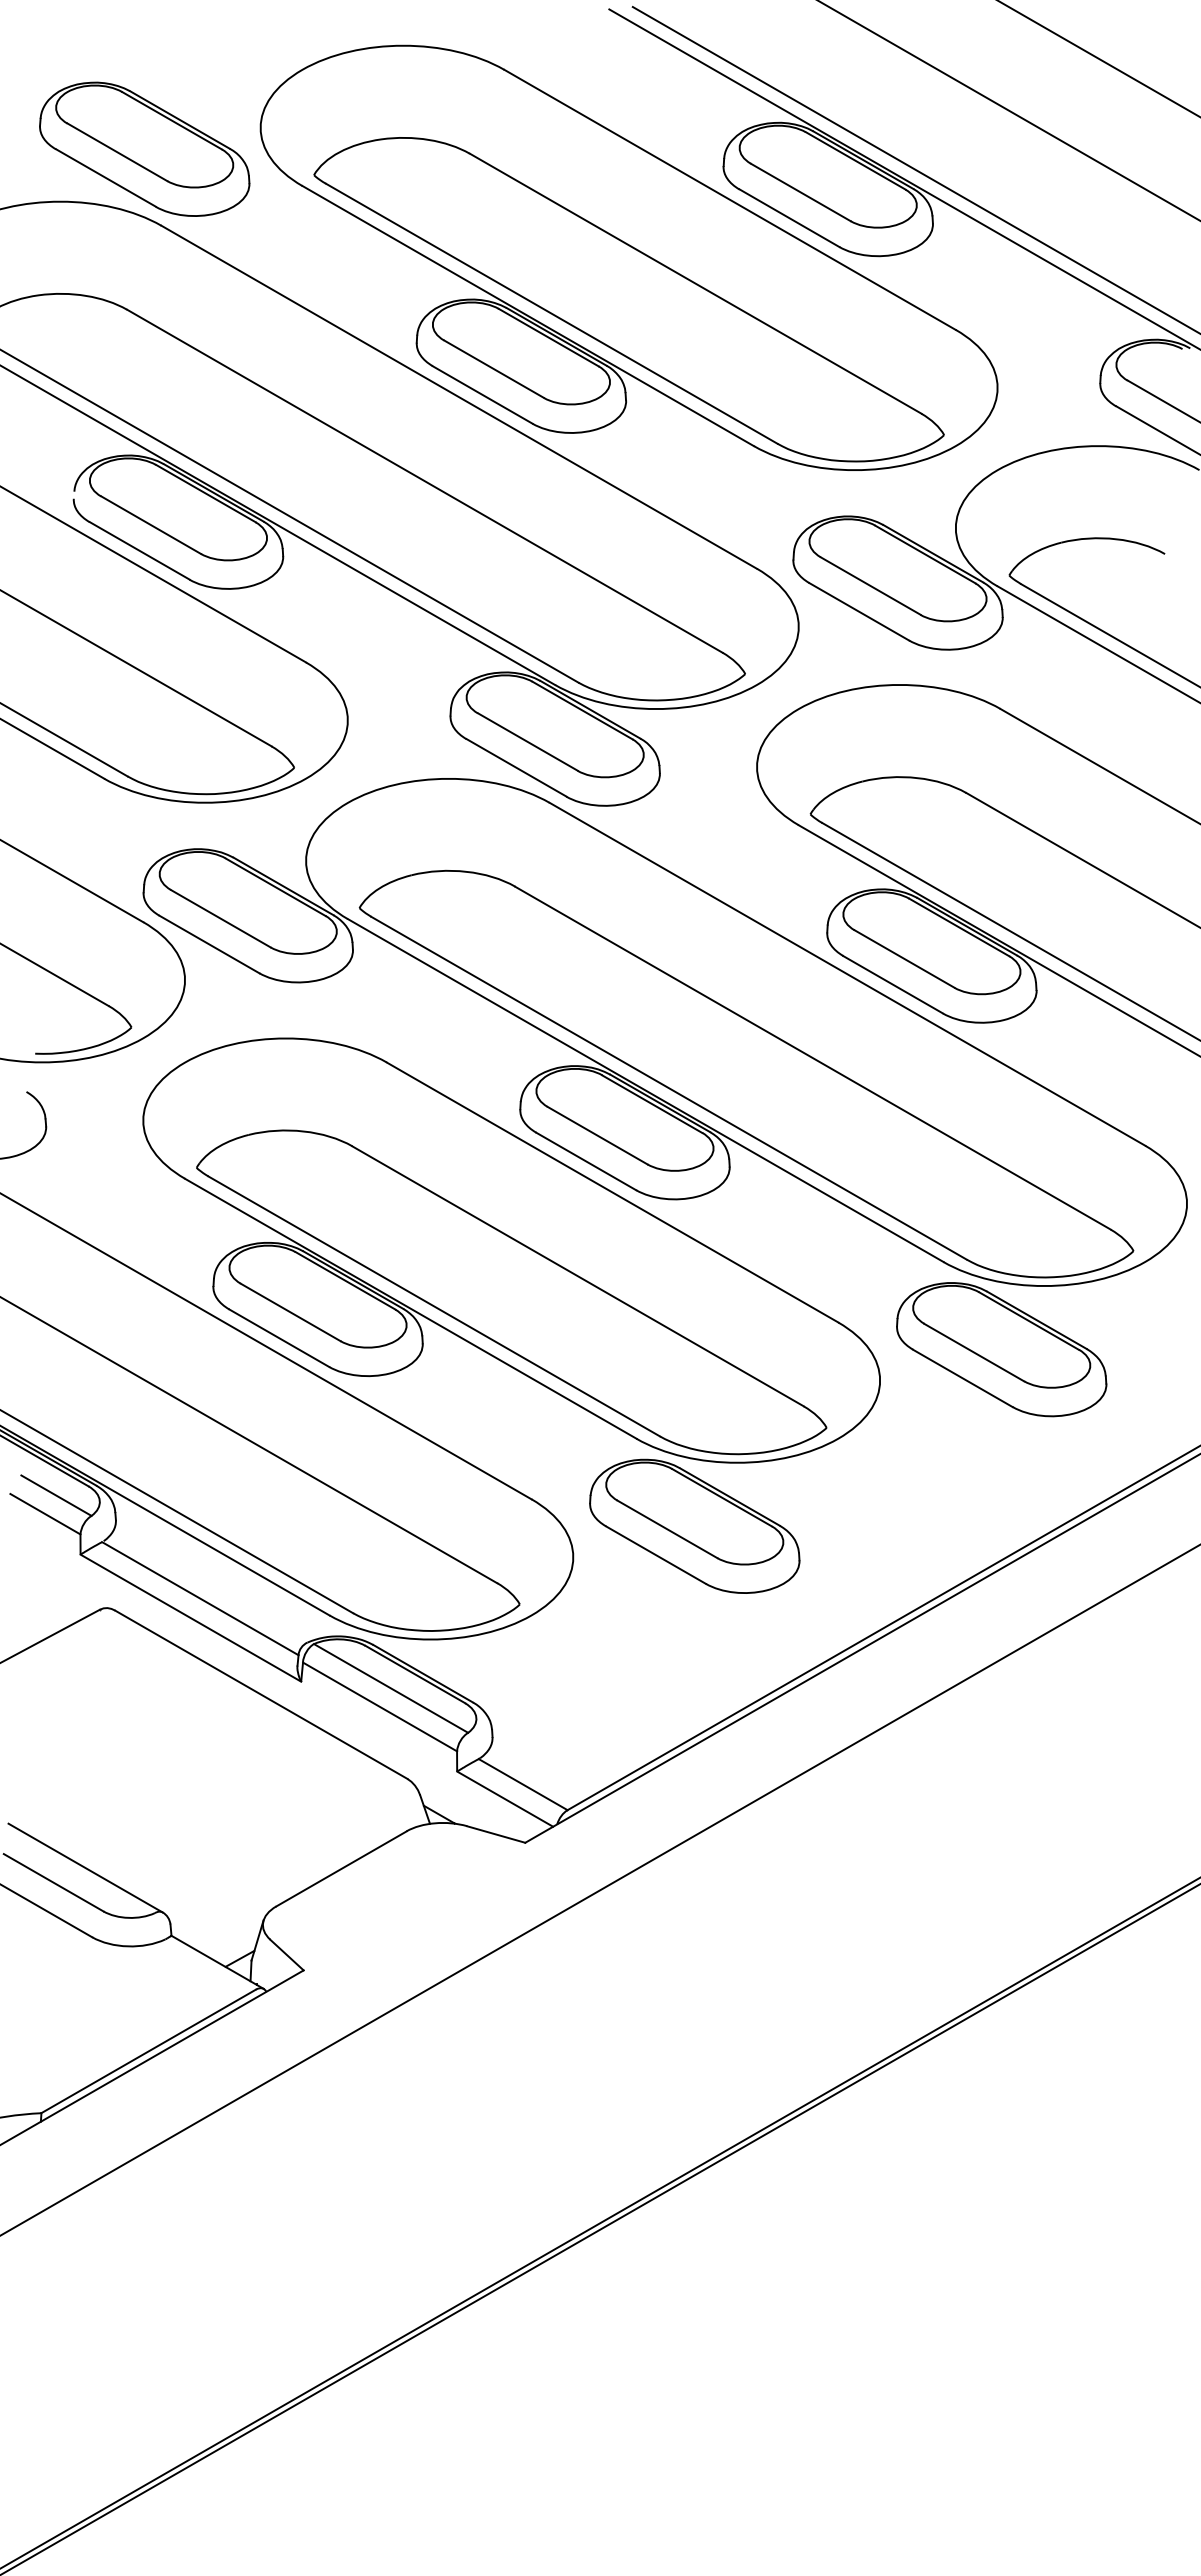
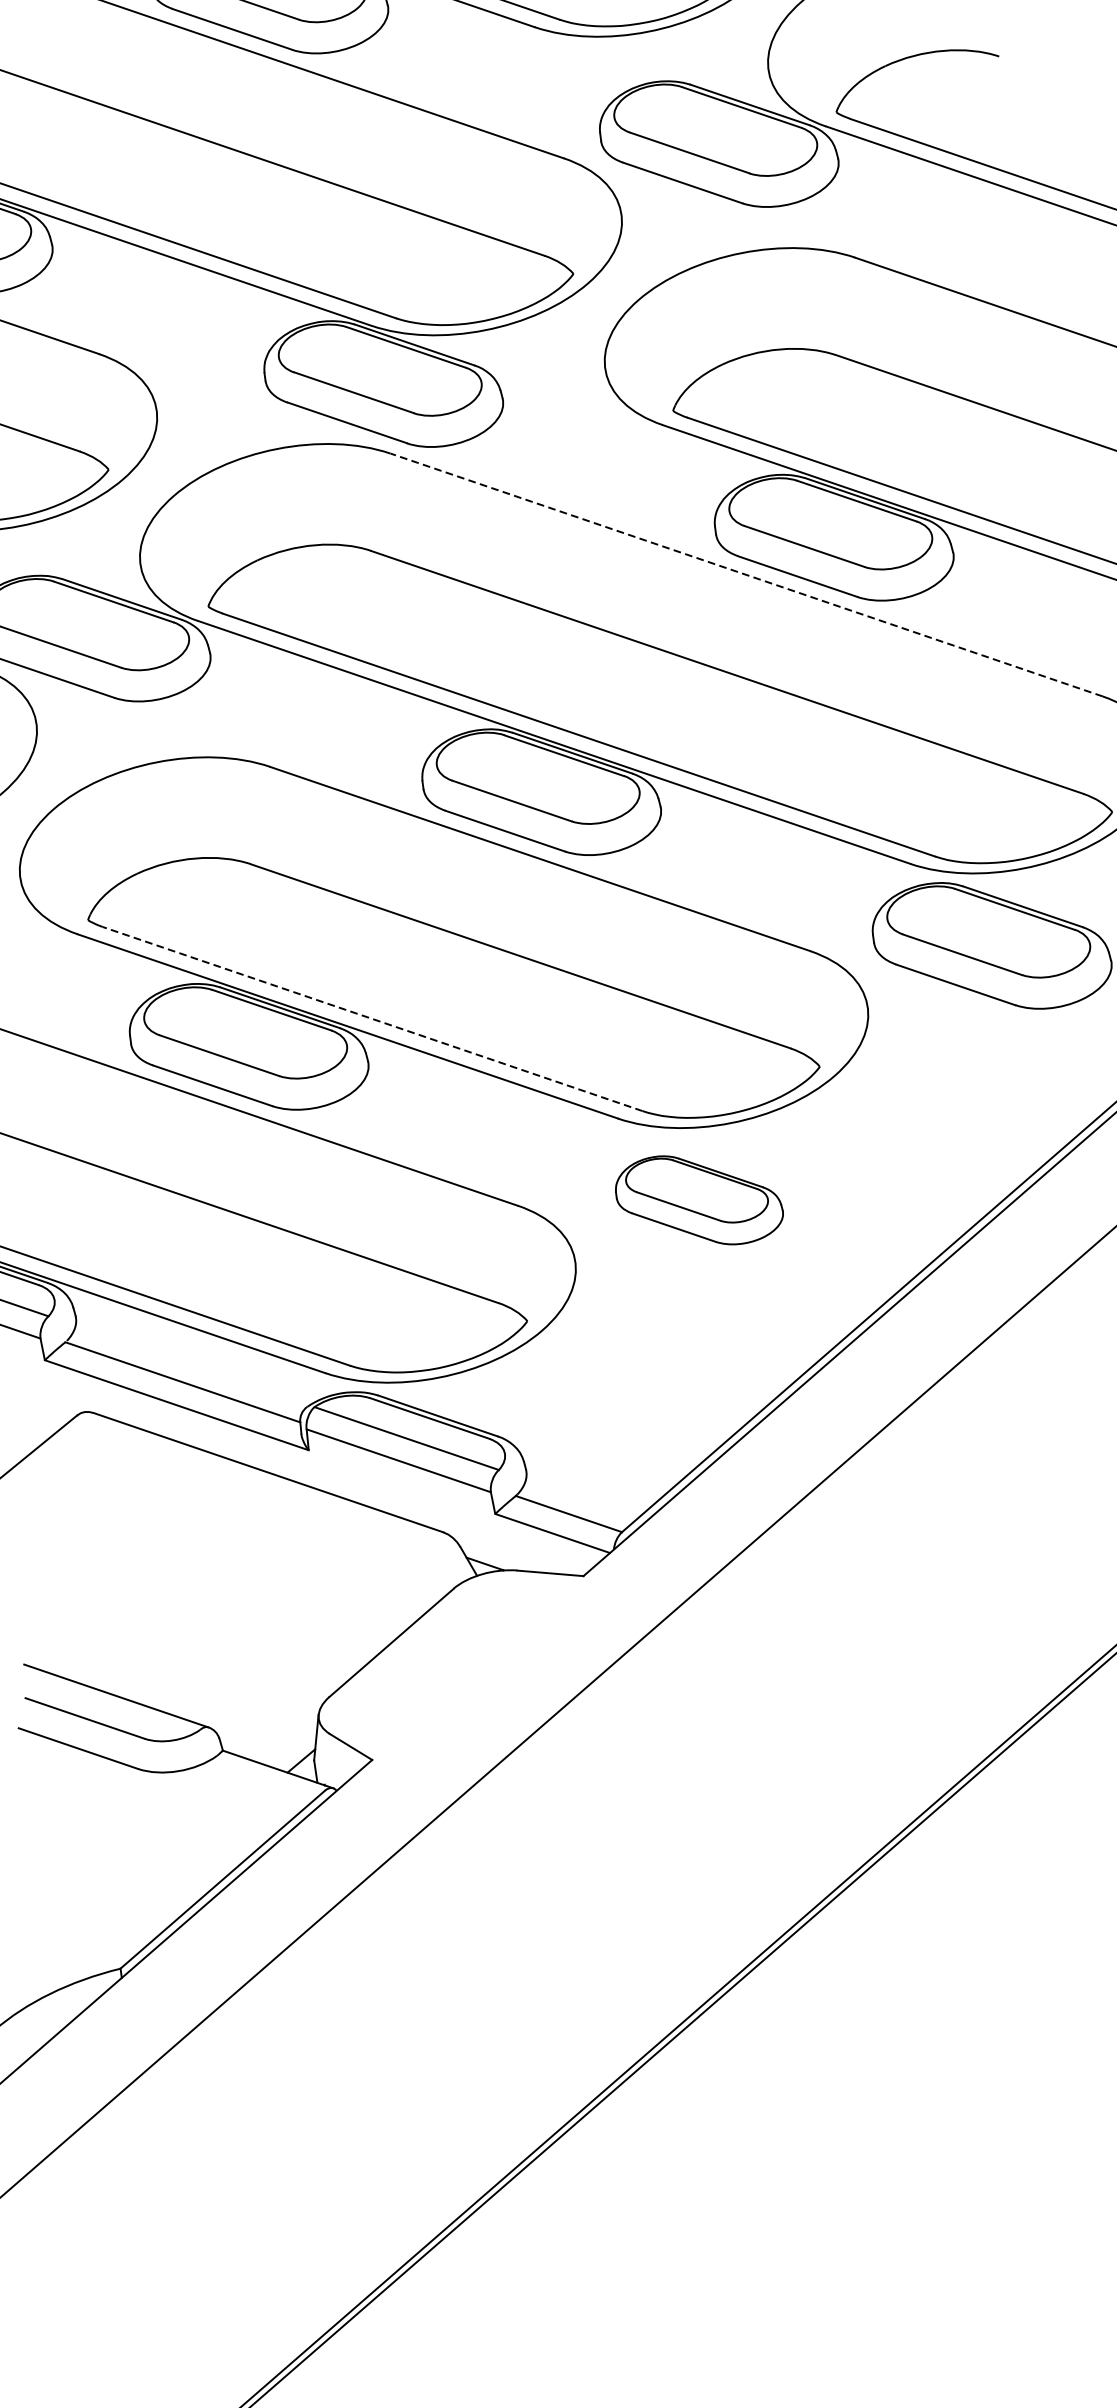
line: (847, 974) -> (746, 575), solid -> dashed
line: (433, 1306) -> (371, 1019), solid -> dashed
part: (694, 1525) -> (698, 1199), size x0.7

